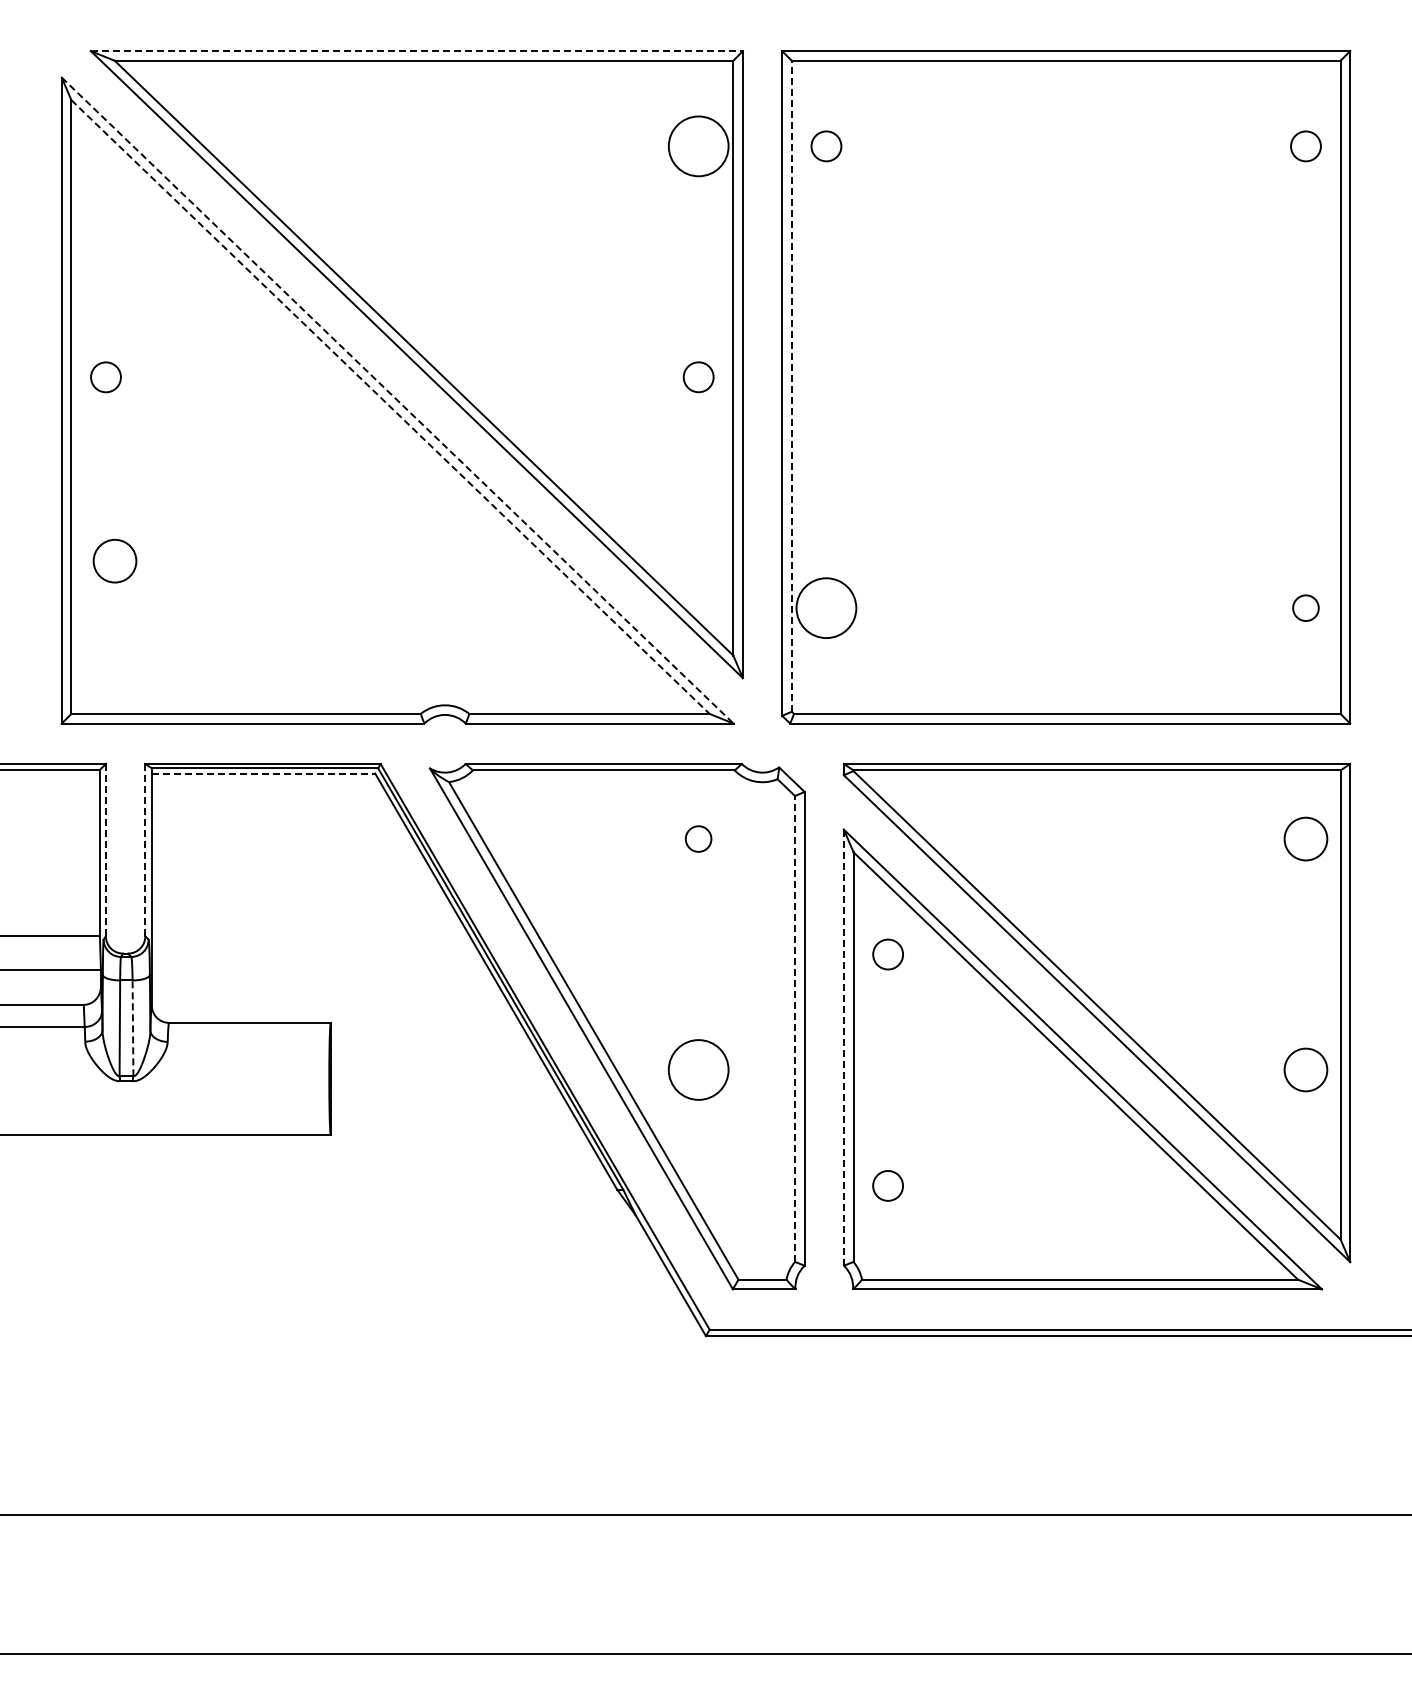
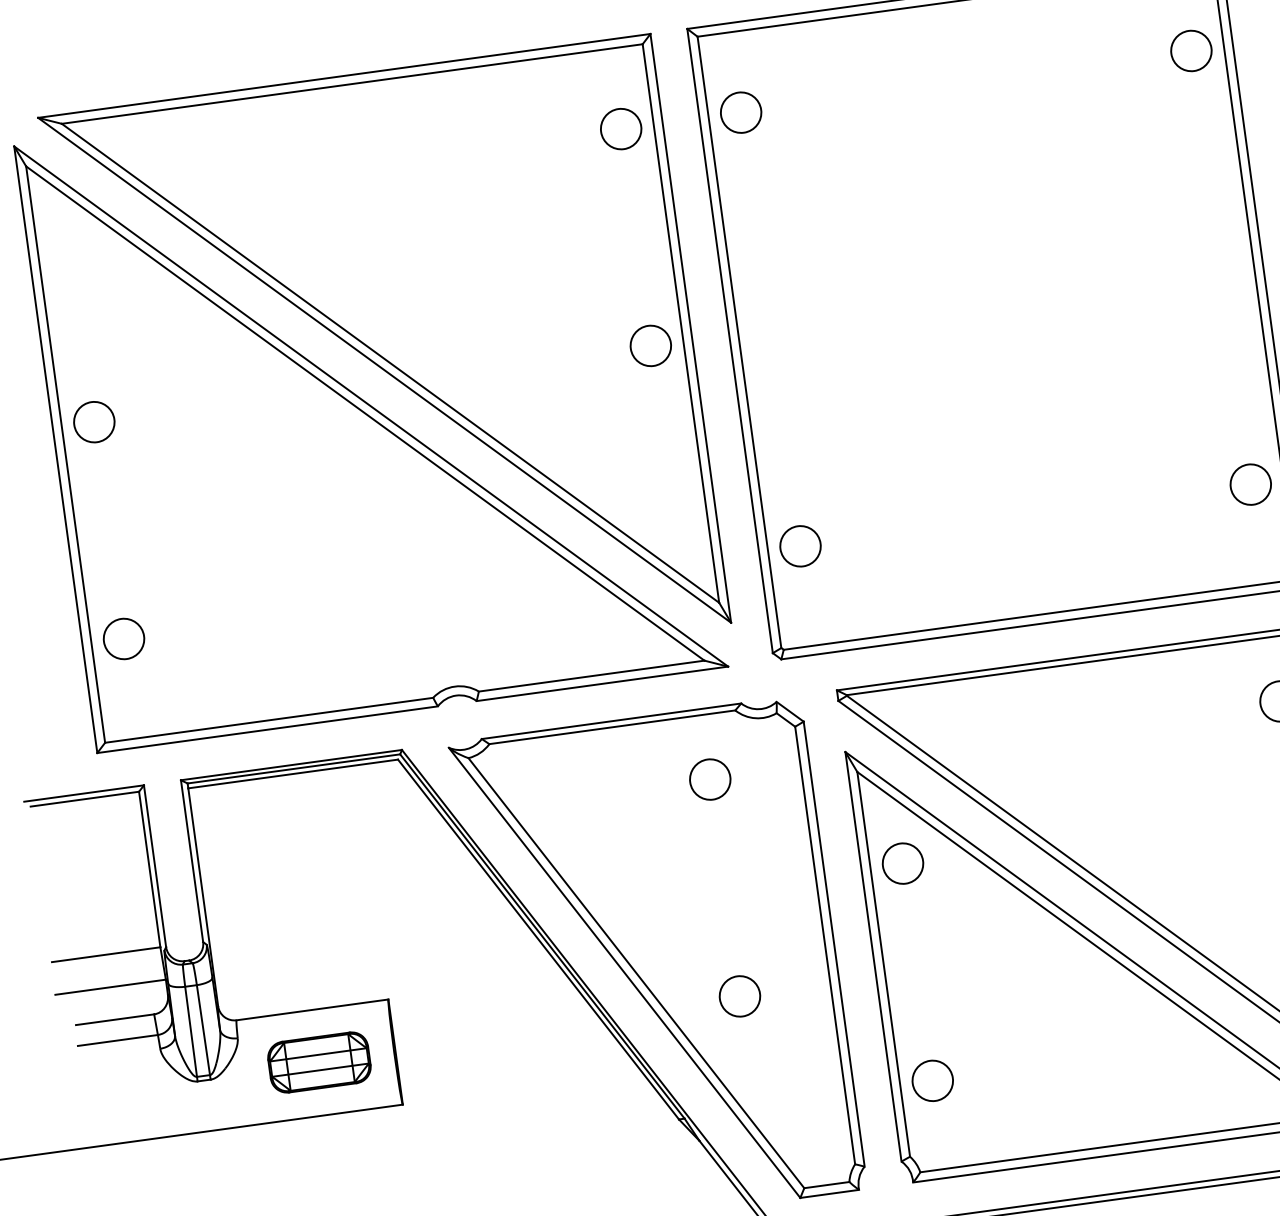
line: (417, 51) -> (344, 76), dashed -> solid
circle: (698, 146) -> (621, 129), size x0.71
circle: (826, 146) -> (741, 112), size x1.43
circle: (1305, 146) -> (1190, 51), size x1.43
circle: (698, 376) -> (650, 345), size x1.43
circle: (105, 377) -> (93, 422), size x1.43
line: (791, 386) -> (739, 342), dashed -> solid
line: (397, 400) -> (371, 406), dashed -> solid
line: (390, 407) -> (365, 413), dashed -> solid
circle: (114, 561) -> (123, 639), moved
circle: (826, 607) -> (800, 545), size x0.71
circle: (1305, 607) -> (1250, 484), size x1.67
line: (263, 773) -> (293, 773), dashed -> solid
circle: (698, 838) -> (710, 779), size x1.67
line: (105, 850) -> (154, 866), dashed -> solid
line: (145, 850) -> (192, 861), dashed -> solid
circle: (887, 954) -> (902, 863), size x1.43
line: (133, 1028) -> (203, 1030), dashed -> solid
line: (795, 1029) -> (825, 945), dashed -> solid
line: (843, 1047) -> (873, 956), dashed -> solid
circle: (698, 1069) -> (739, 995), size x0.71
part: (249, 1078) -> (319, 1062), added
circle: (887, 1185) -> (932, 1080), size x1.43

